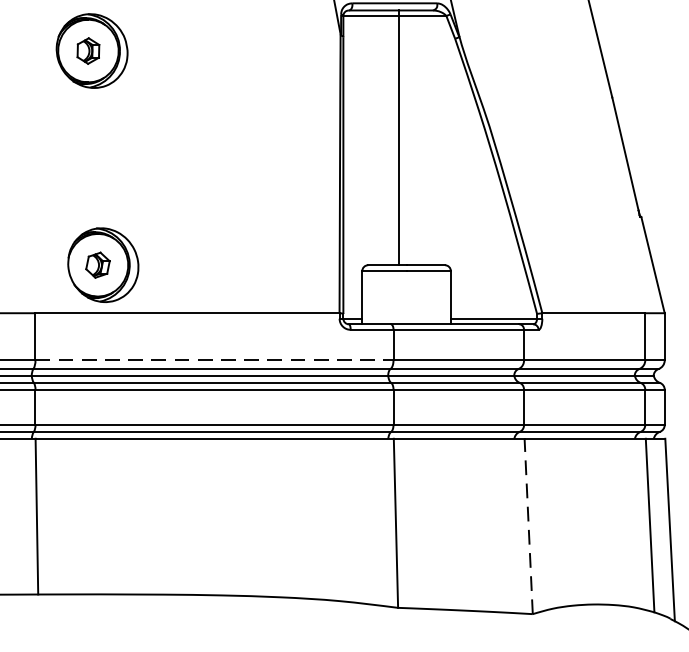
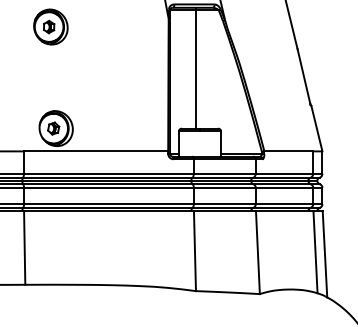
line: (213, 359) -> (108, 173), dashed -> solid
line: (527, 526) -> (257, 252), dashed -> solid

